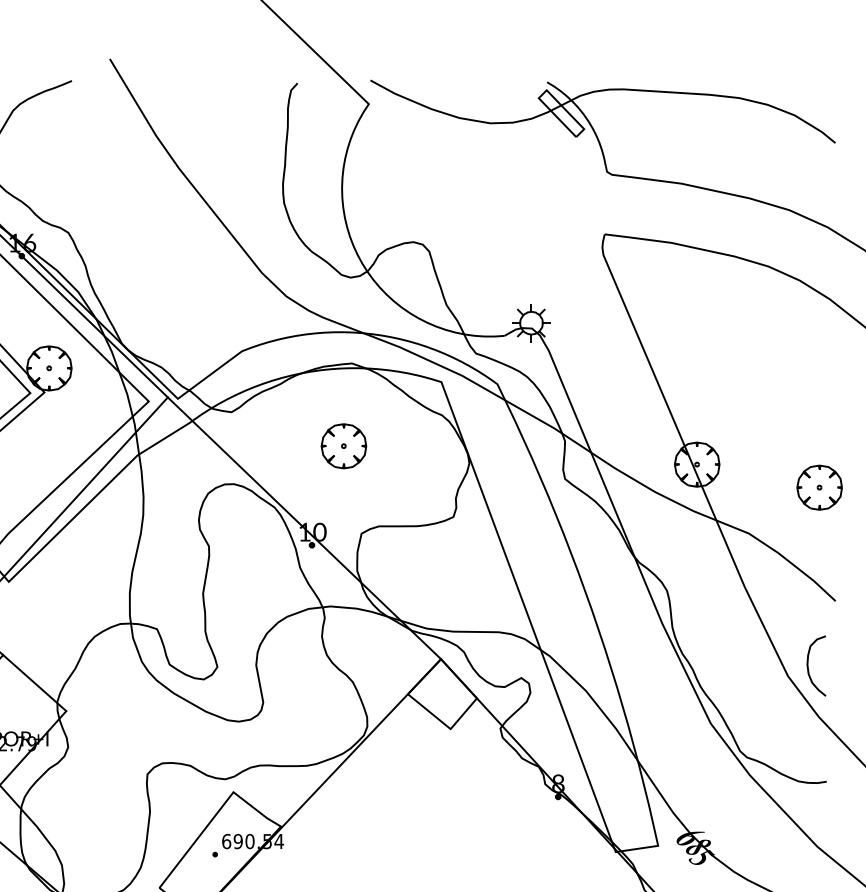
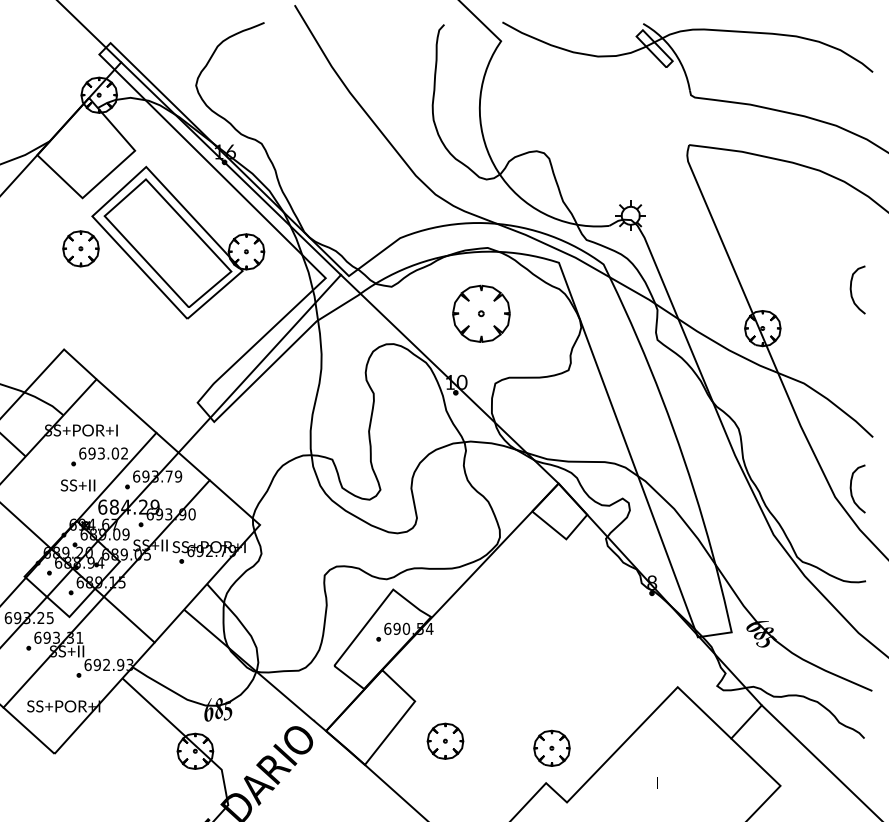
curve: (808, 415) -> (851, 289), added
part: (342, 445) -> (480, 313), size x1.6
part: (819, 487) -> (860, 346), removed

